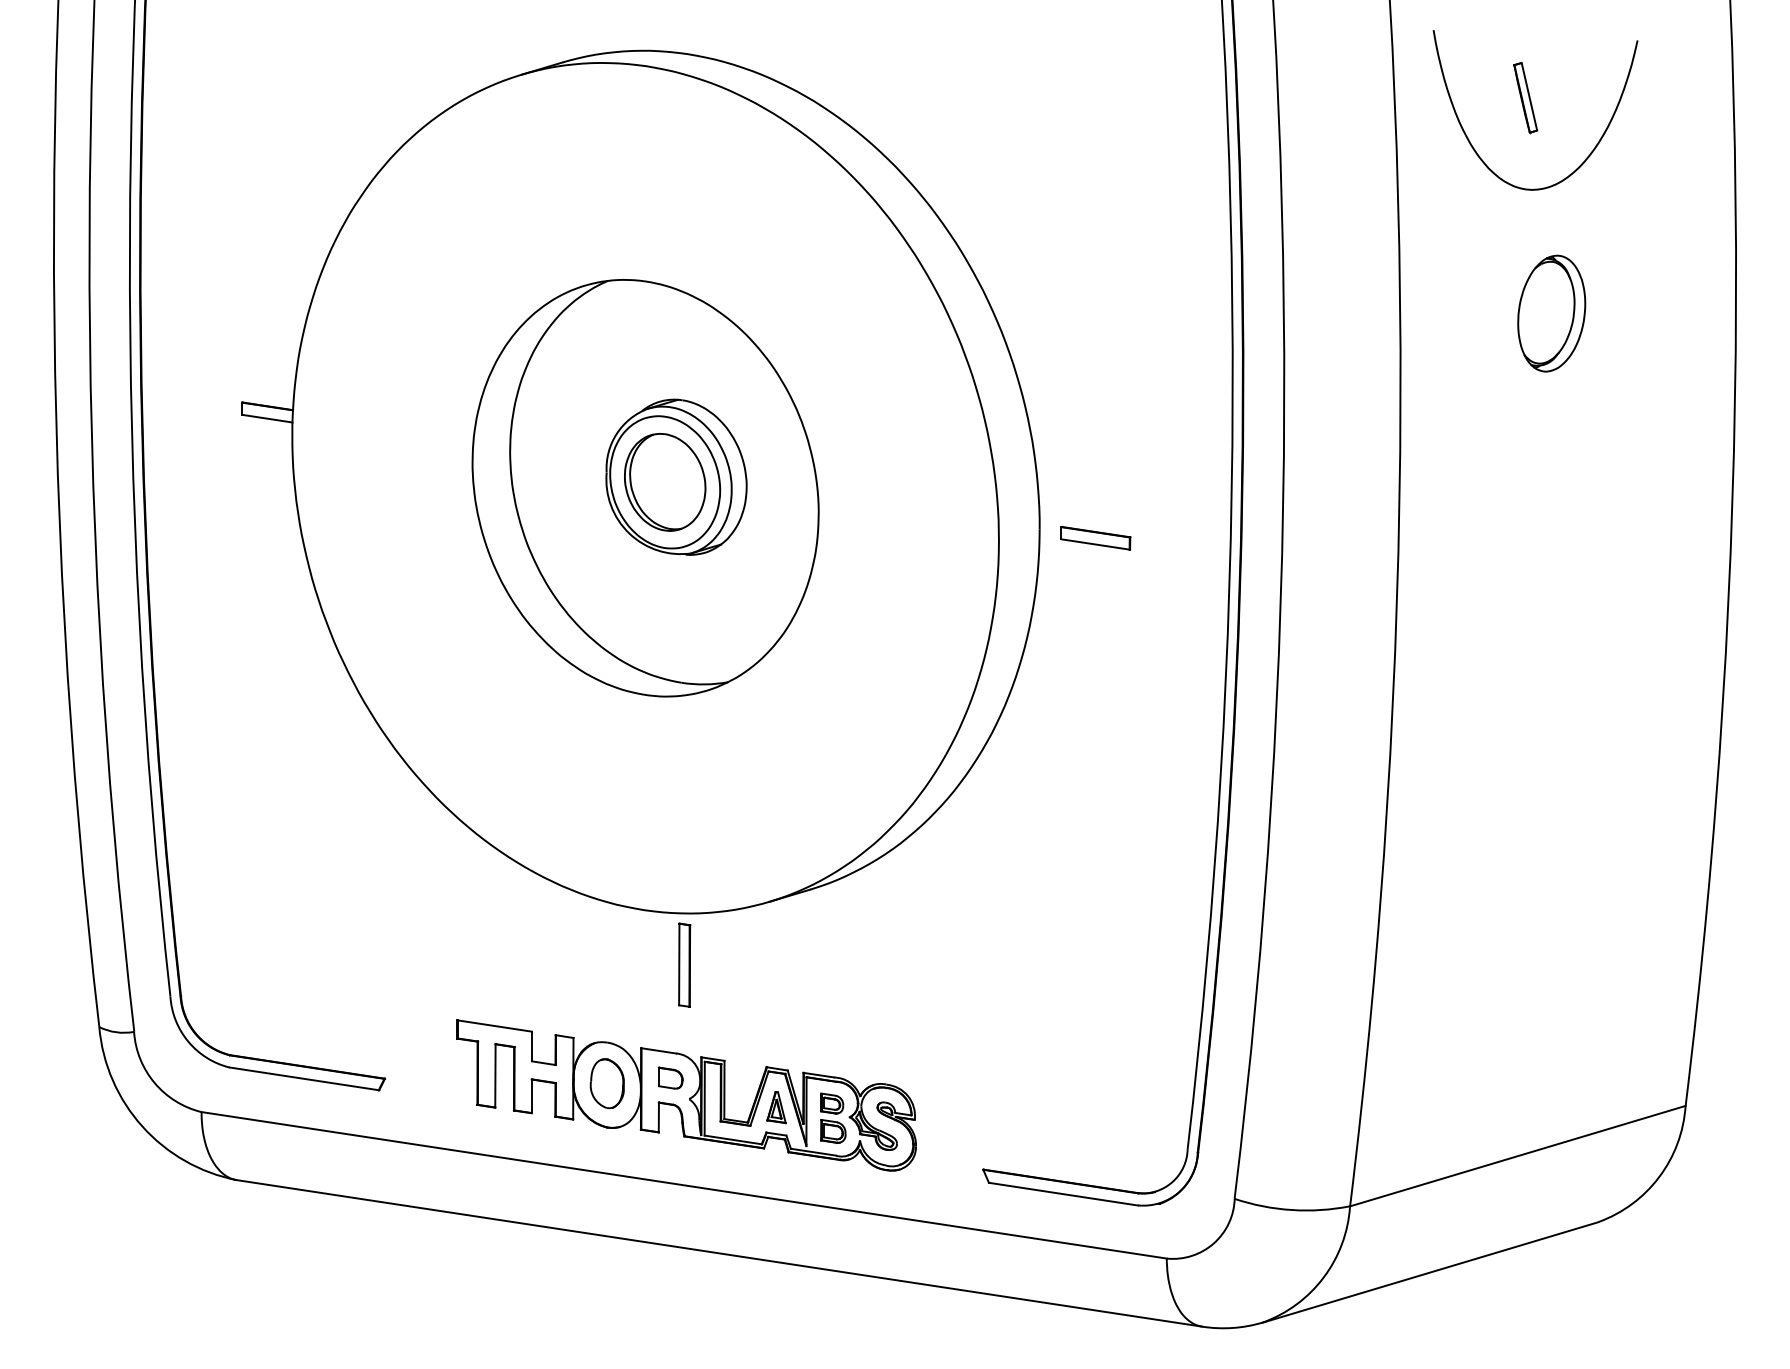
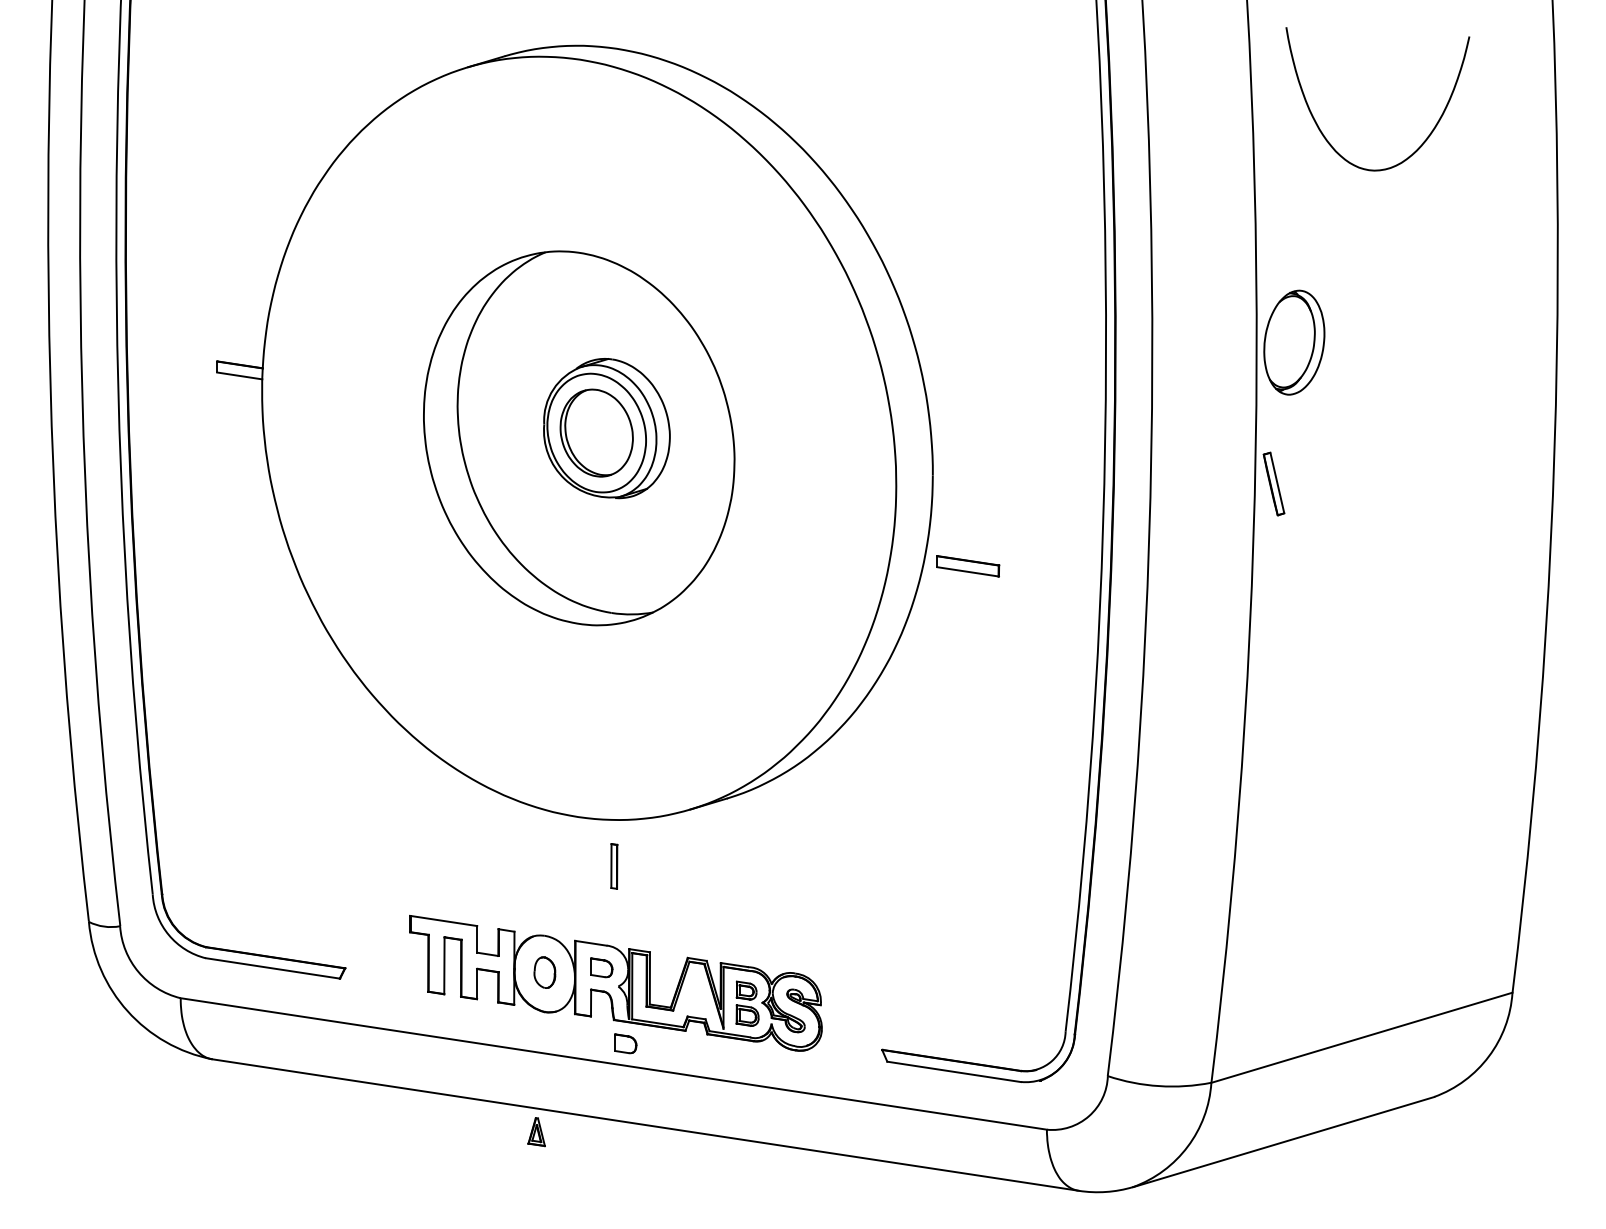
part: (1525, 97) -> (1273, 483), moved
part: (1551, 313) -> (1294, 342), moved
part: (1096, 538) -> (968, 566), moved
part: (684, 965) -> (614, 866), size x0.6
part: (606, 1083) -> (544, 972), size x0.7
part: (776, 1107) -> (536, 1132), moved
part: (697, 1162) -> (625, 1043), added

